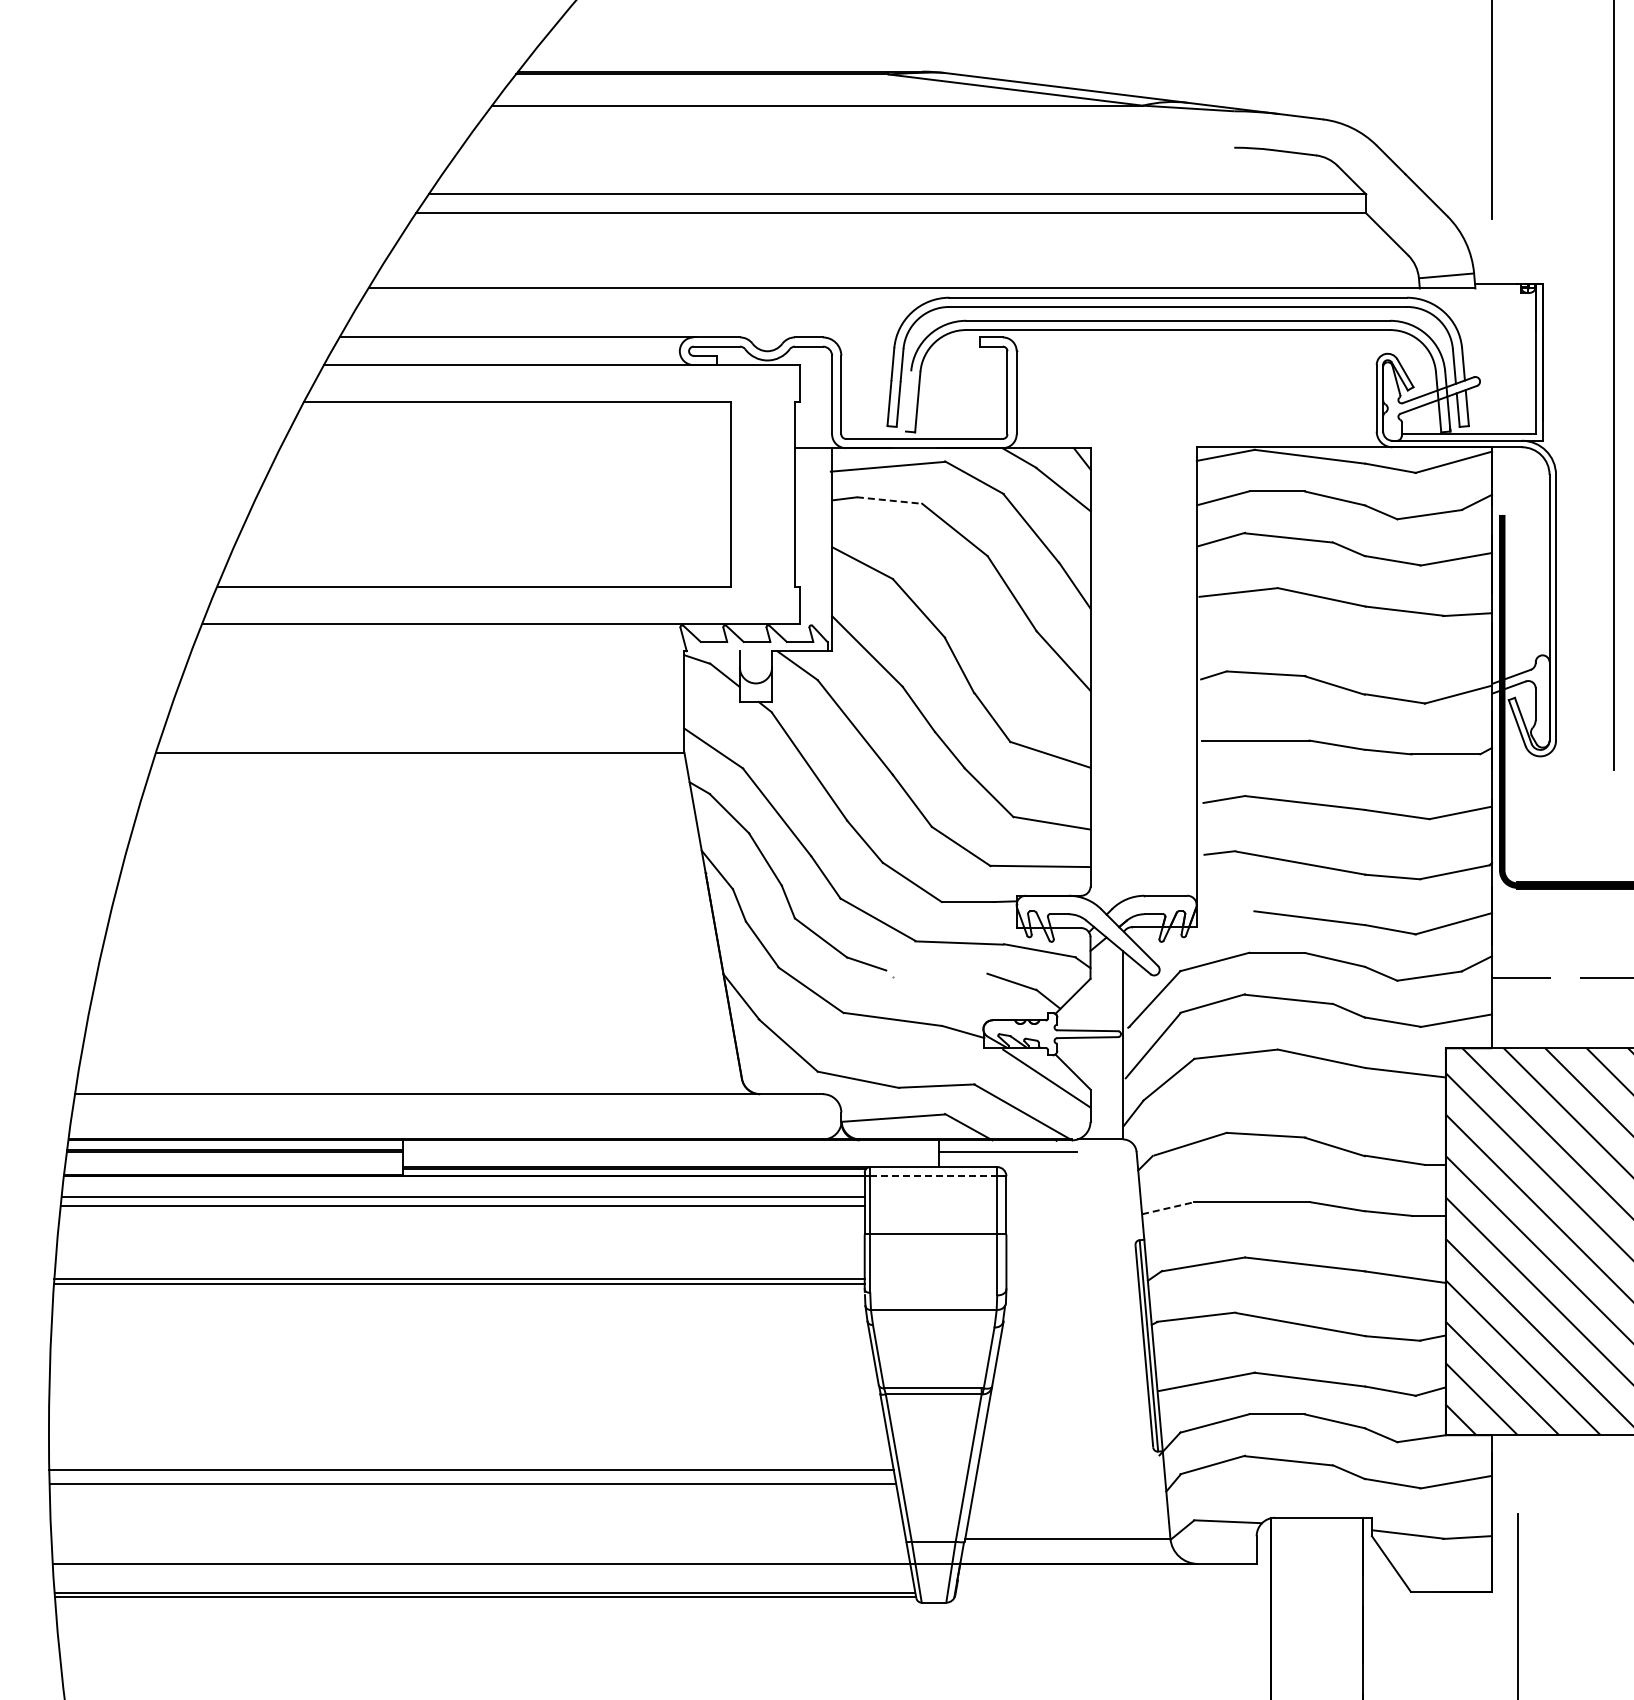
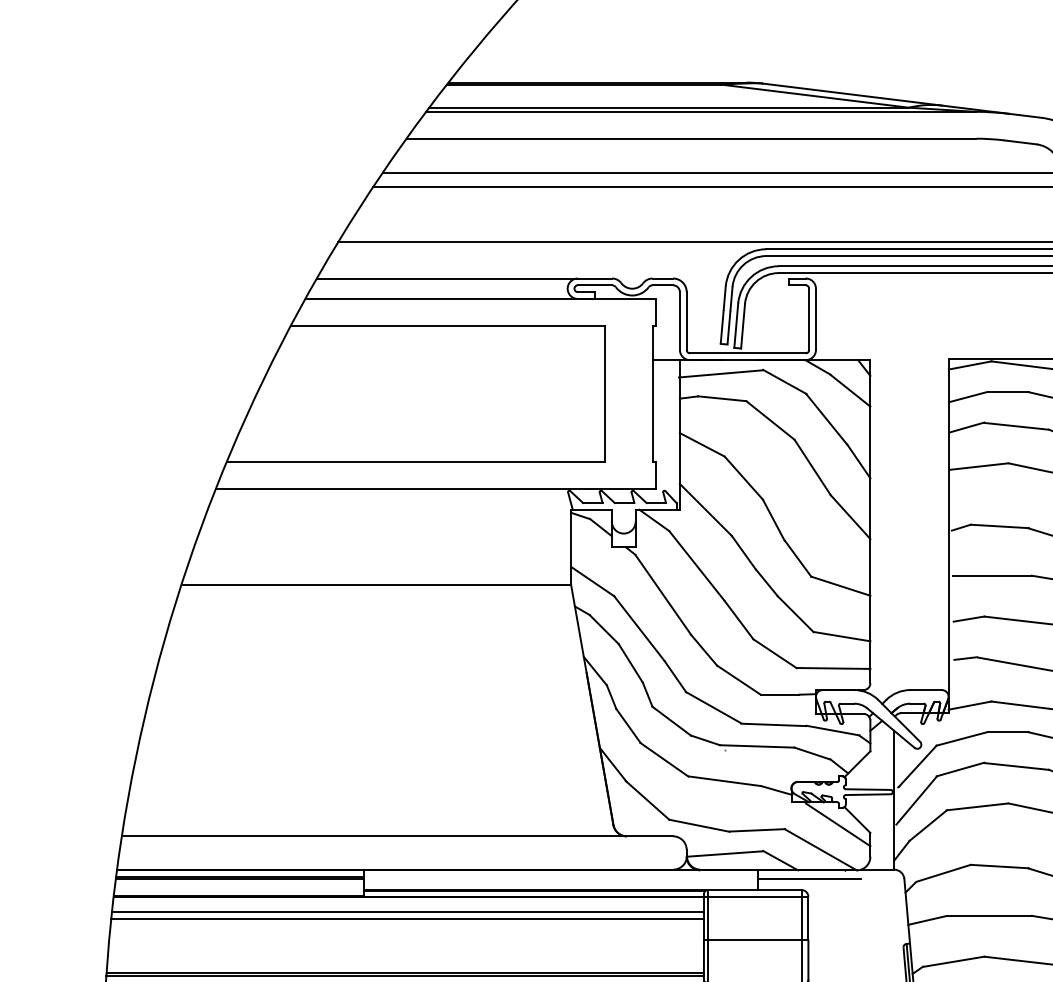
line: (860, 111) -> (700, 111), added
line: (847, 147) -> (691, 138), added
line: (908, 401) -> (736, 325), added
line: (889, 500) -> (722, 398), dashed -> solid
line: (712, 651) -> (591, 510), added
line: (1225, 916) -> (969, 705), added
line: (936, 971) -> (756, 745), added
line: (934, 1176) -> (755, 897), dashed -> solid
line: (1168, 1208) -> (927, 920), dashed -> solid

